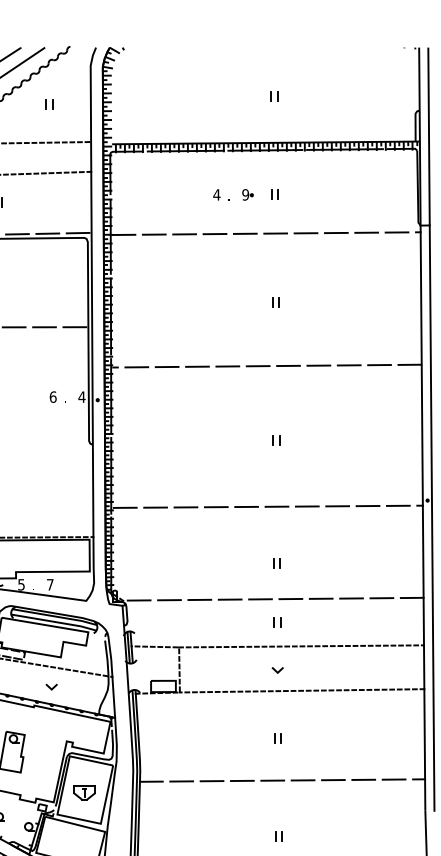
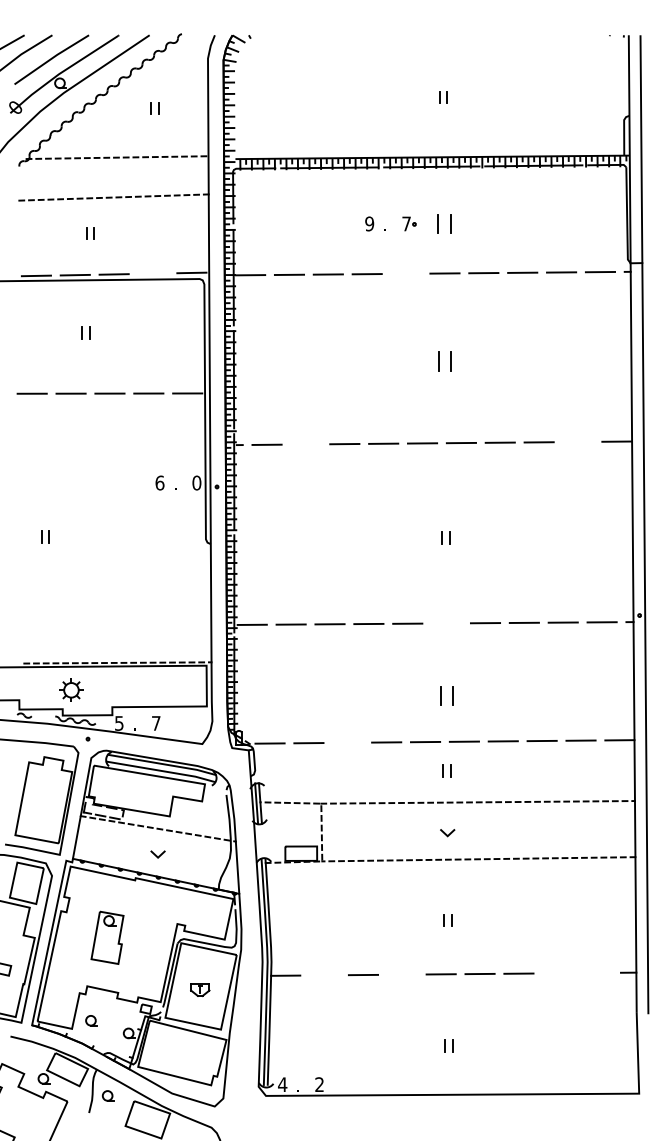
text: (216, 194) -> (369, 223), 4 -> 9
text: (245, 194) -> (406, 223), 9 -> 7
part: (274, 194) -> (443, 223), size x1.6
line: (47, 233) -> (152, 273), removed
line: (244, 233) -> (405, 273), removed
part: (275, 302) -> (444, 361), size x1.6
line: (379, 364) -> (577, 441), removed
line: (166, 367) -> (305, 444), removed
text: (81, 396) -> (196, 482), 4 -> 0
line: (276, 506) -> (446, 623), removed
part: (276, 562) -> (446, 695), size x1.6
line: (199, 599) -> (347, 742), removed
line: (363, 779) -> (557, 973), removed
line: (393, 779) -> (596, 972), removed
line: (241, 780) -> (401, 974), removed
line: (181, 781) -> (324, 975), removed
part: (84, 792) -> (200, 989), size x0.7

